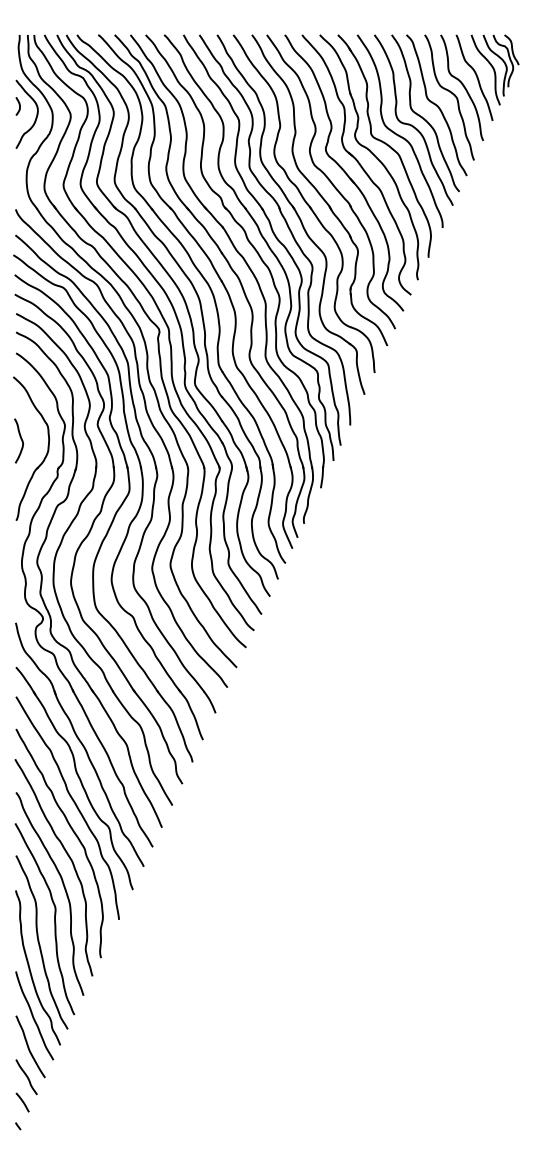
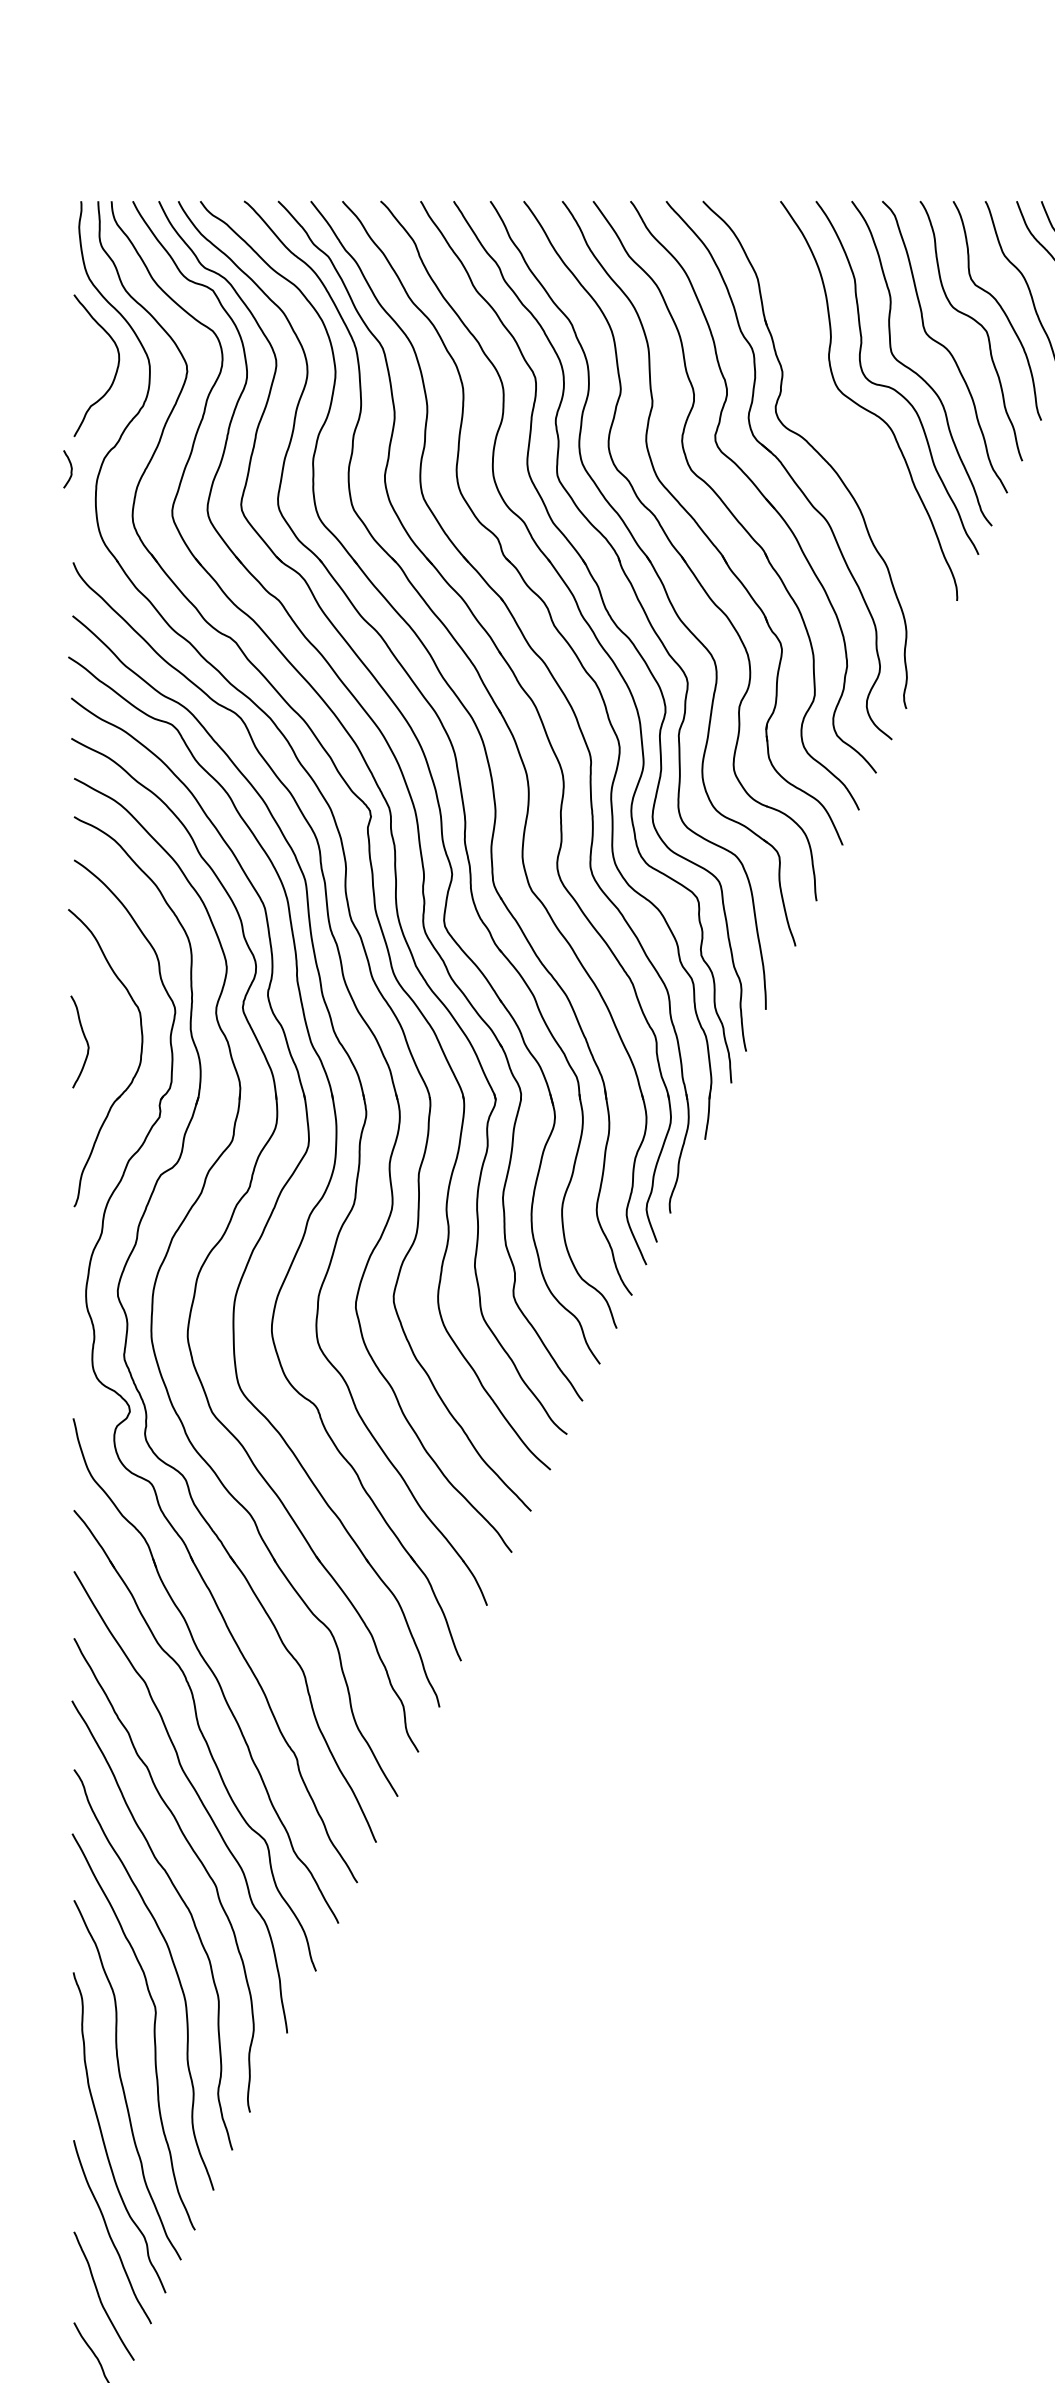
curve: (19, 106) -> (70, 469), moved
part: (384, 145) -> (836, 430), removed

